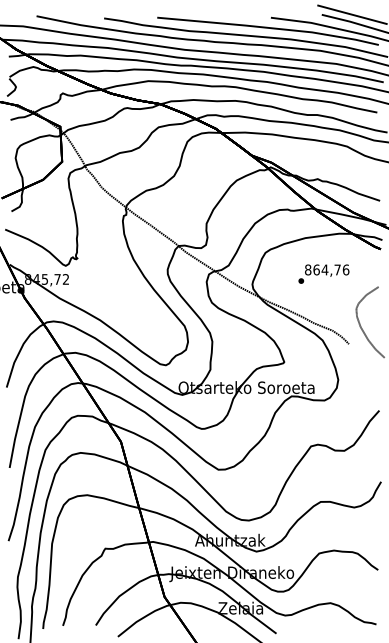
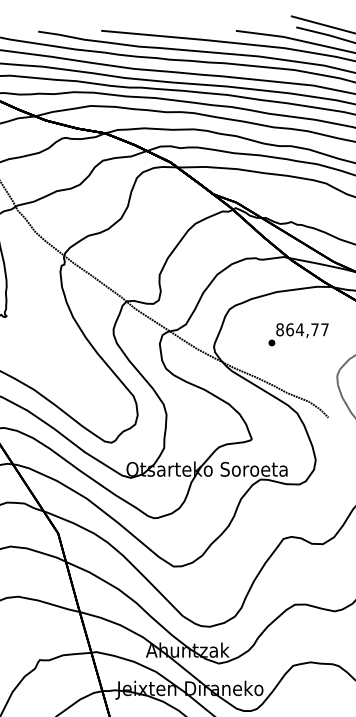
text: (345, 269) -> (324, 329), 864,76 -> 864,77

